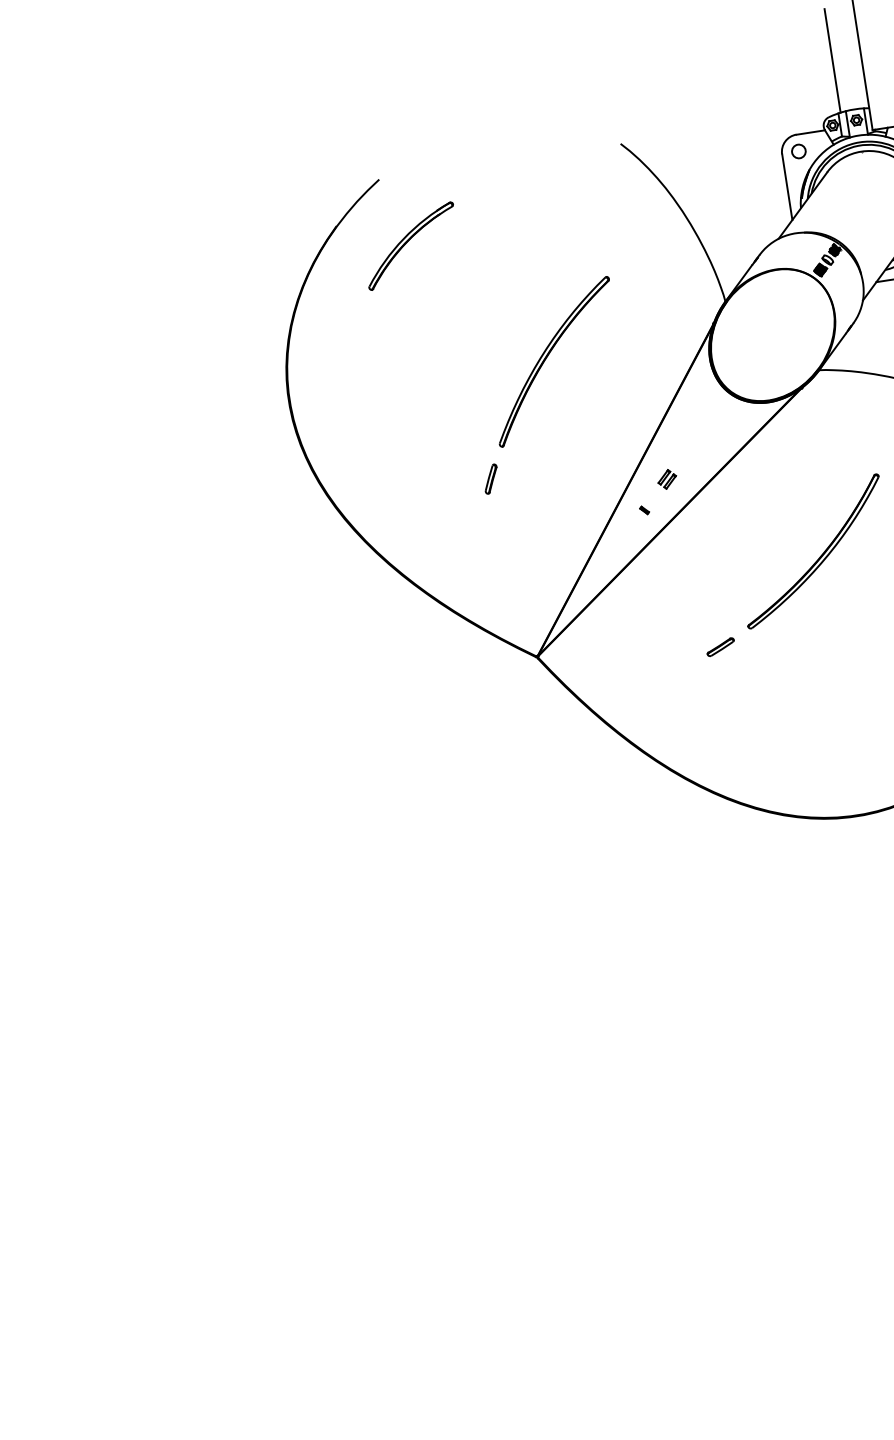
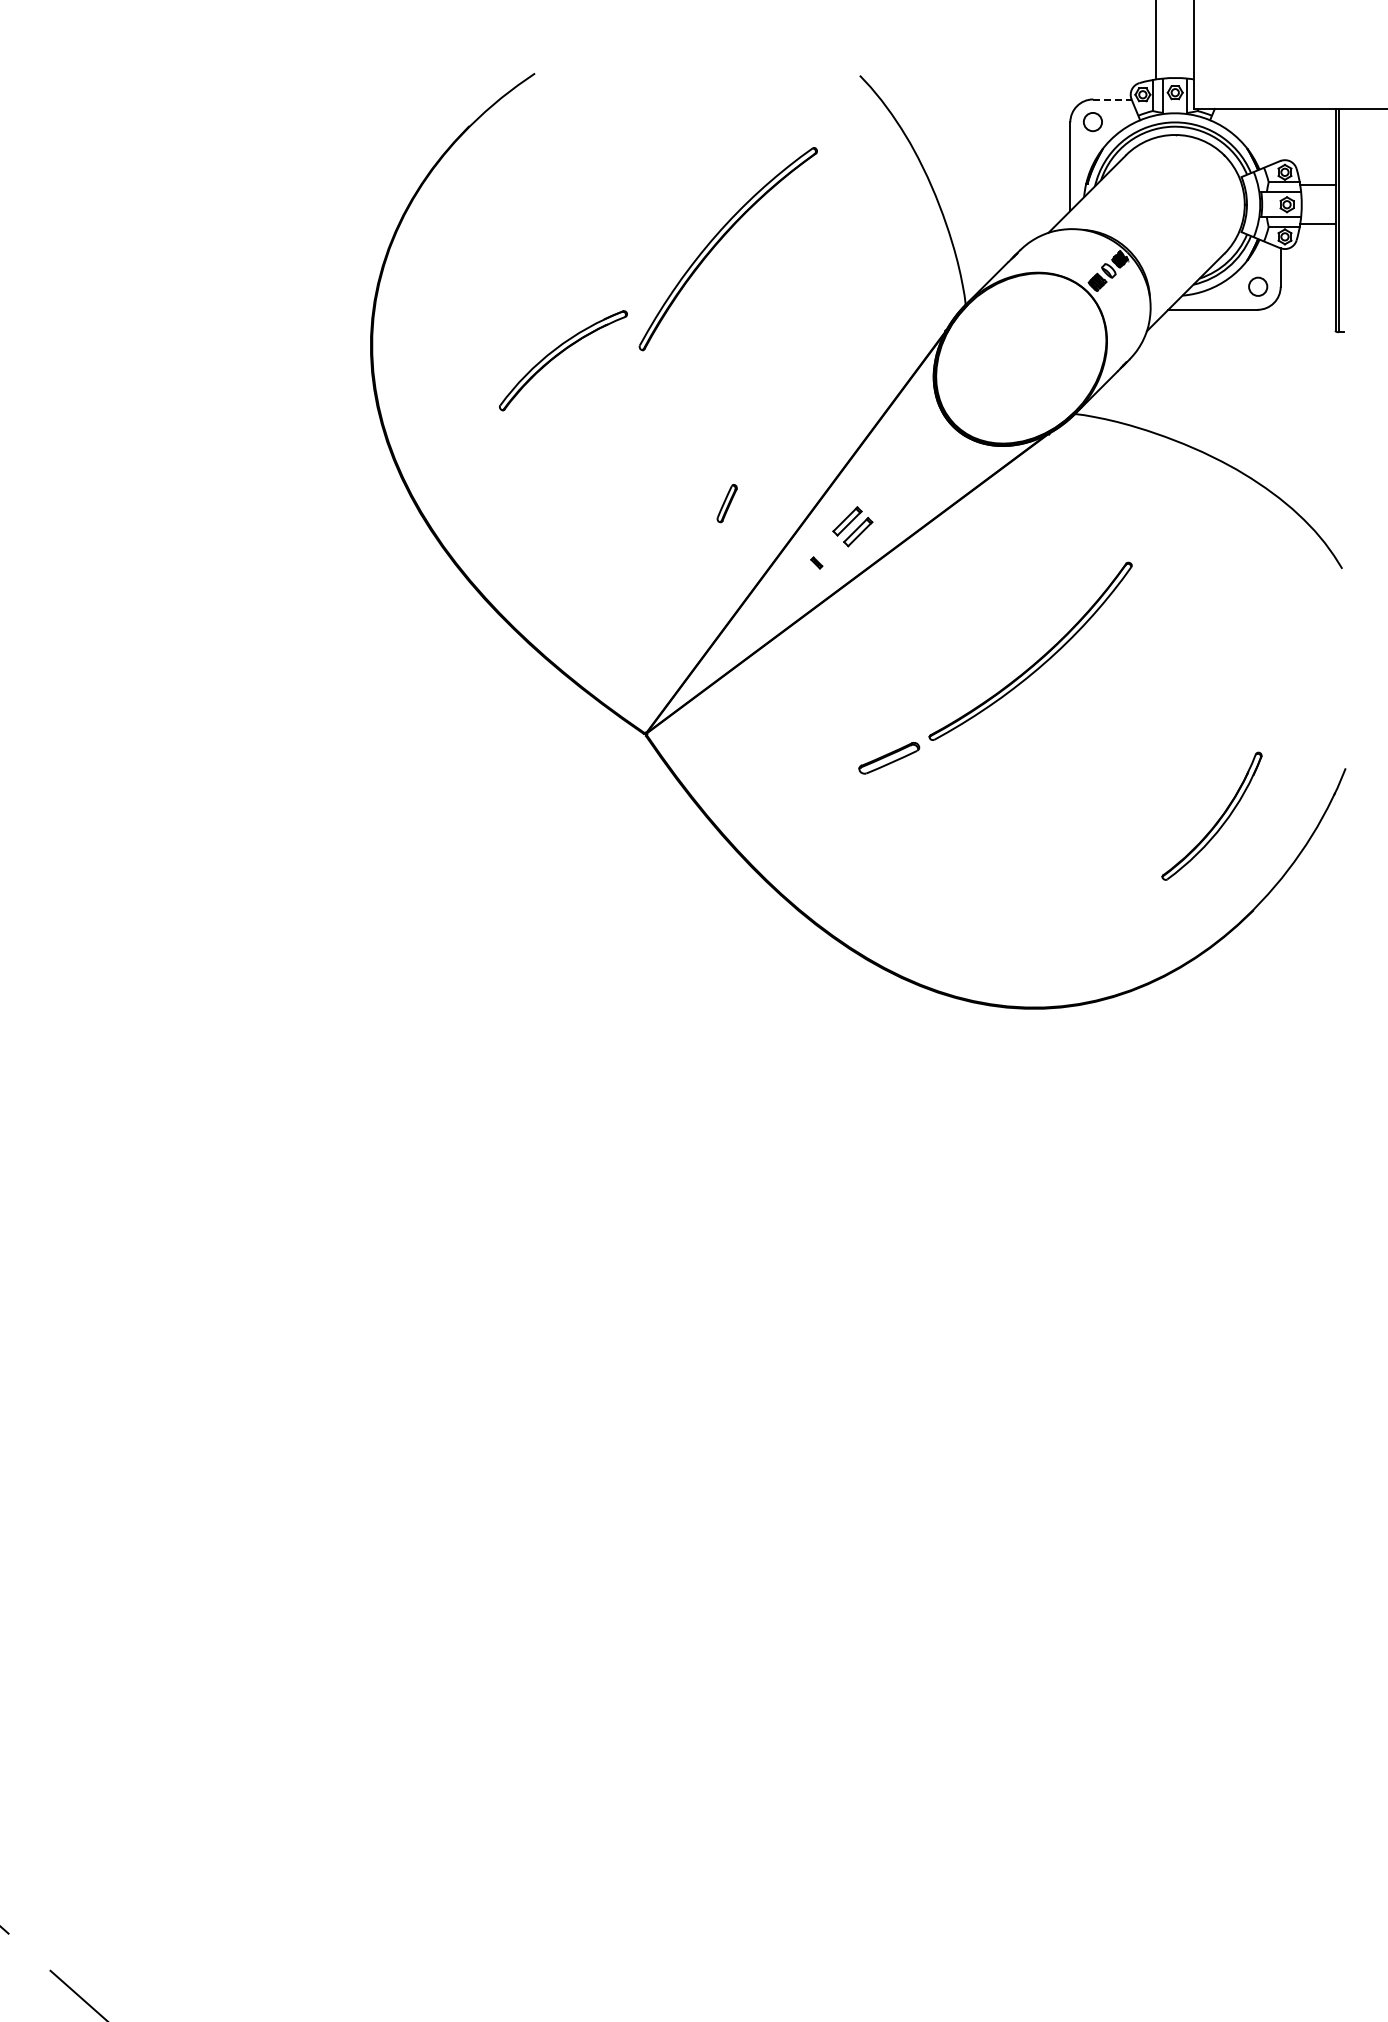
line: (810, 132) -> (1112, 99), solid -> dashed
part: (408, 241) -> (560, 354), moved
part: (547, 357) -> (720, 241), moved
part: (490, 479) -> (726, 503), moved
part: (666, 479) -> (852, 526), size x1.6
part: (720, 647) -> (888, 758), size x1.6

